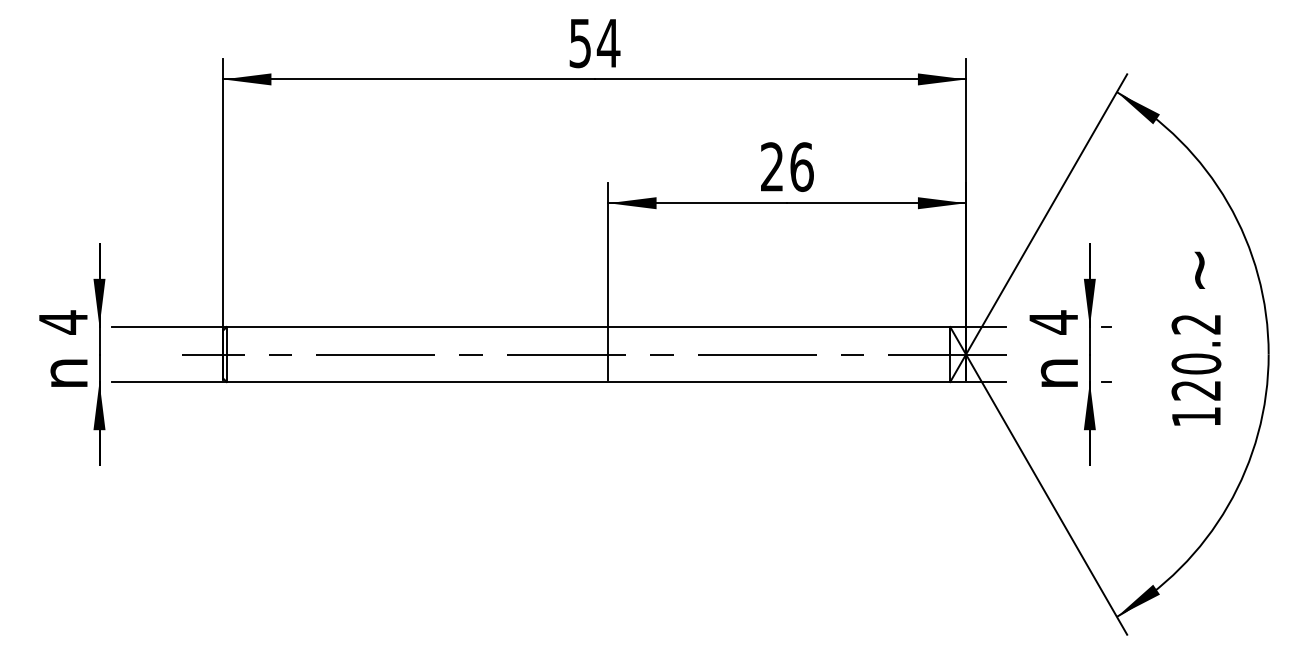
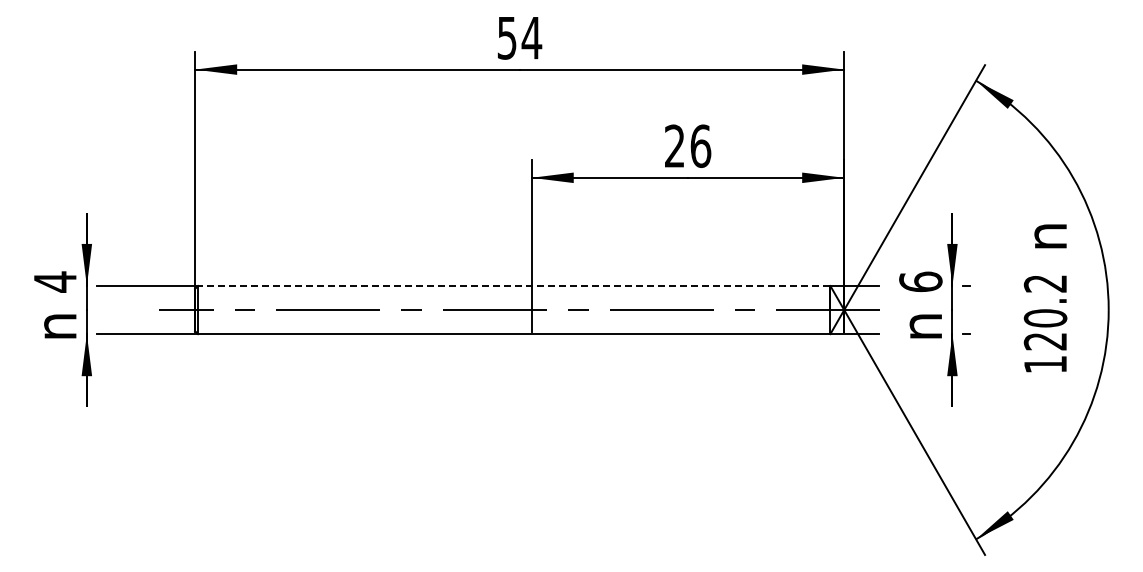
text: (1202, 270) -> (1050, 236), ~ -> n
text: (1053, 321) -> (920, 281), 4 -> 6
line: (587, 327) -> (513, 286), solid -> dashed

